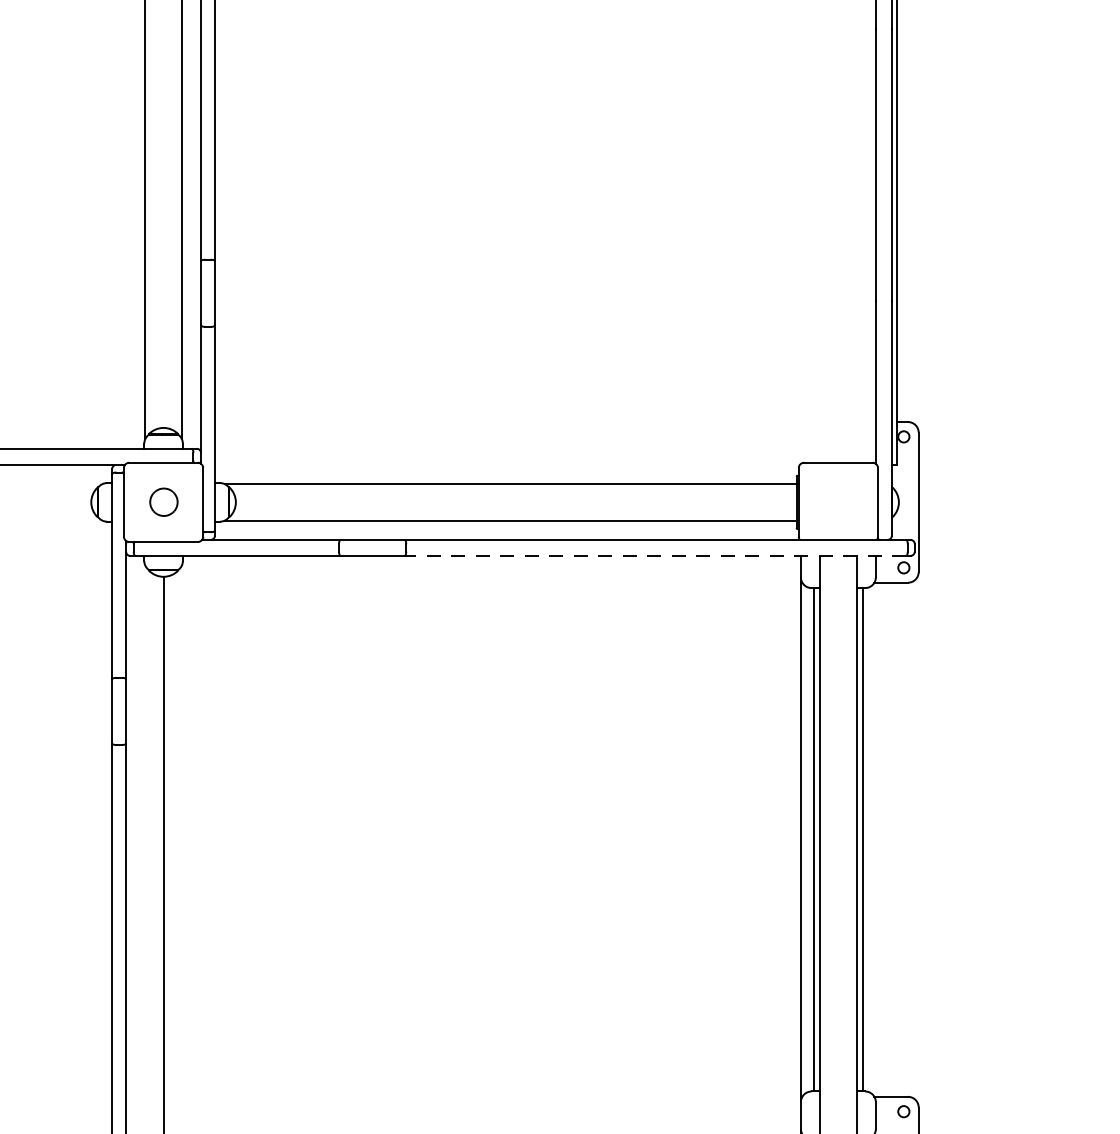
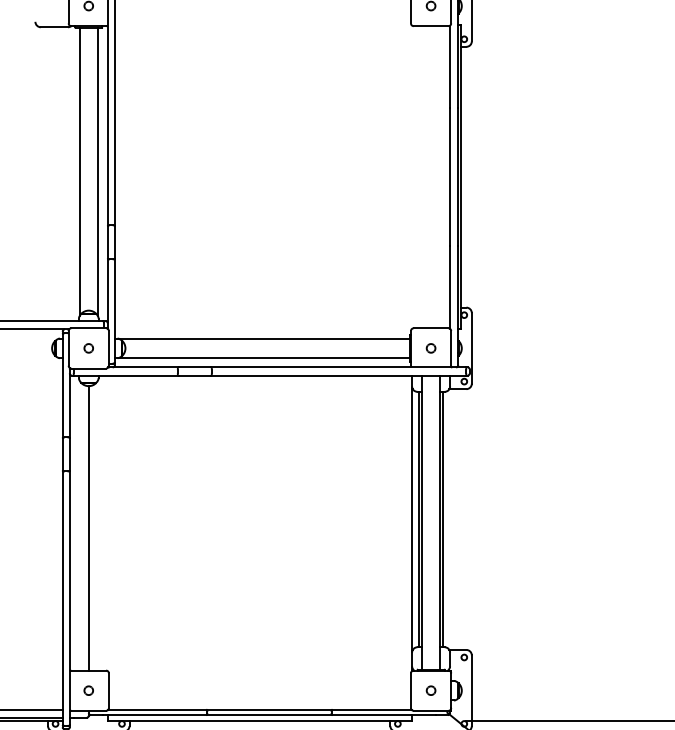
part: (163, 502) -> (88, 348), size x0.62
part: (837, 502) -> (430, 348), added
line: (653, 555) -> (337, 375), dashed -> solid

